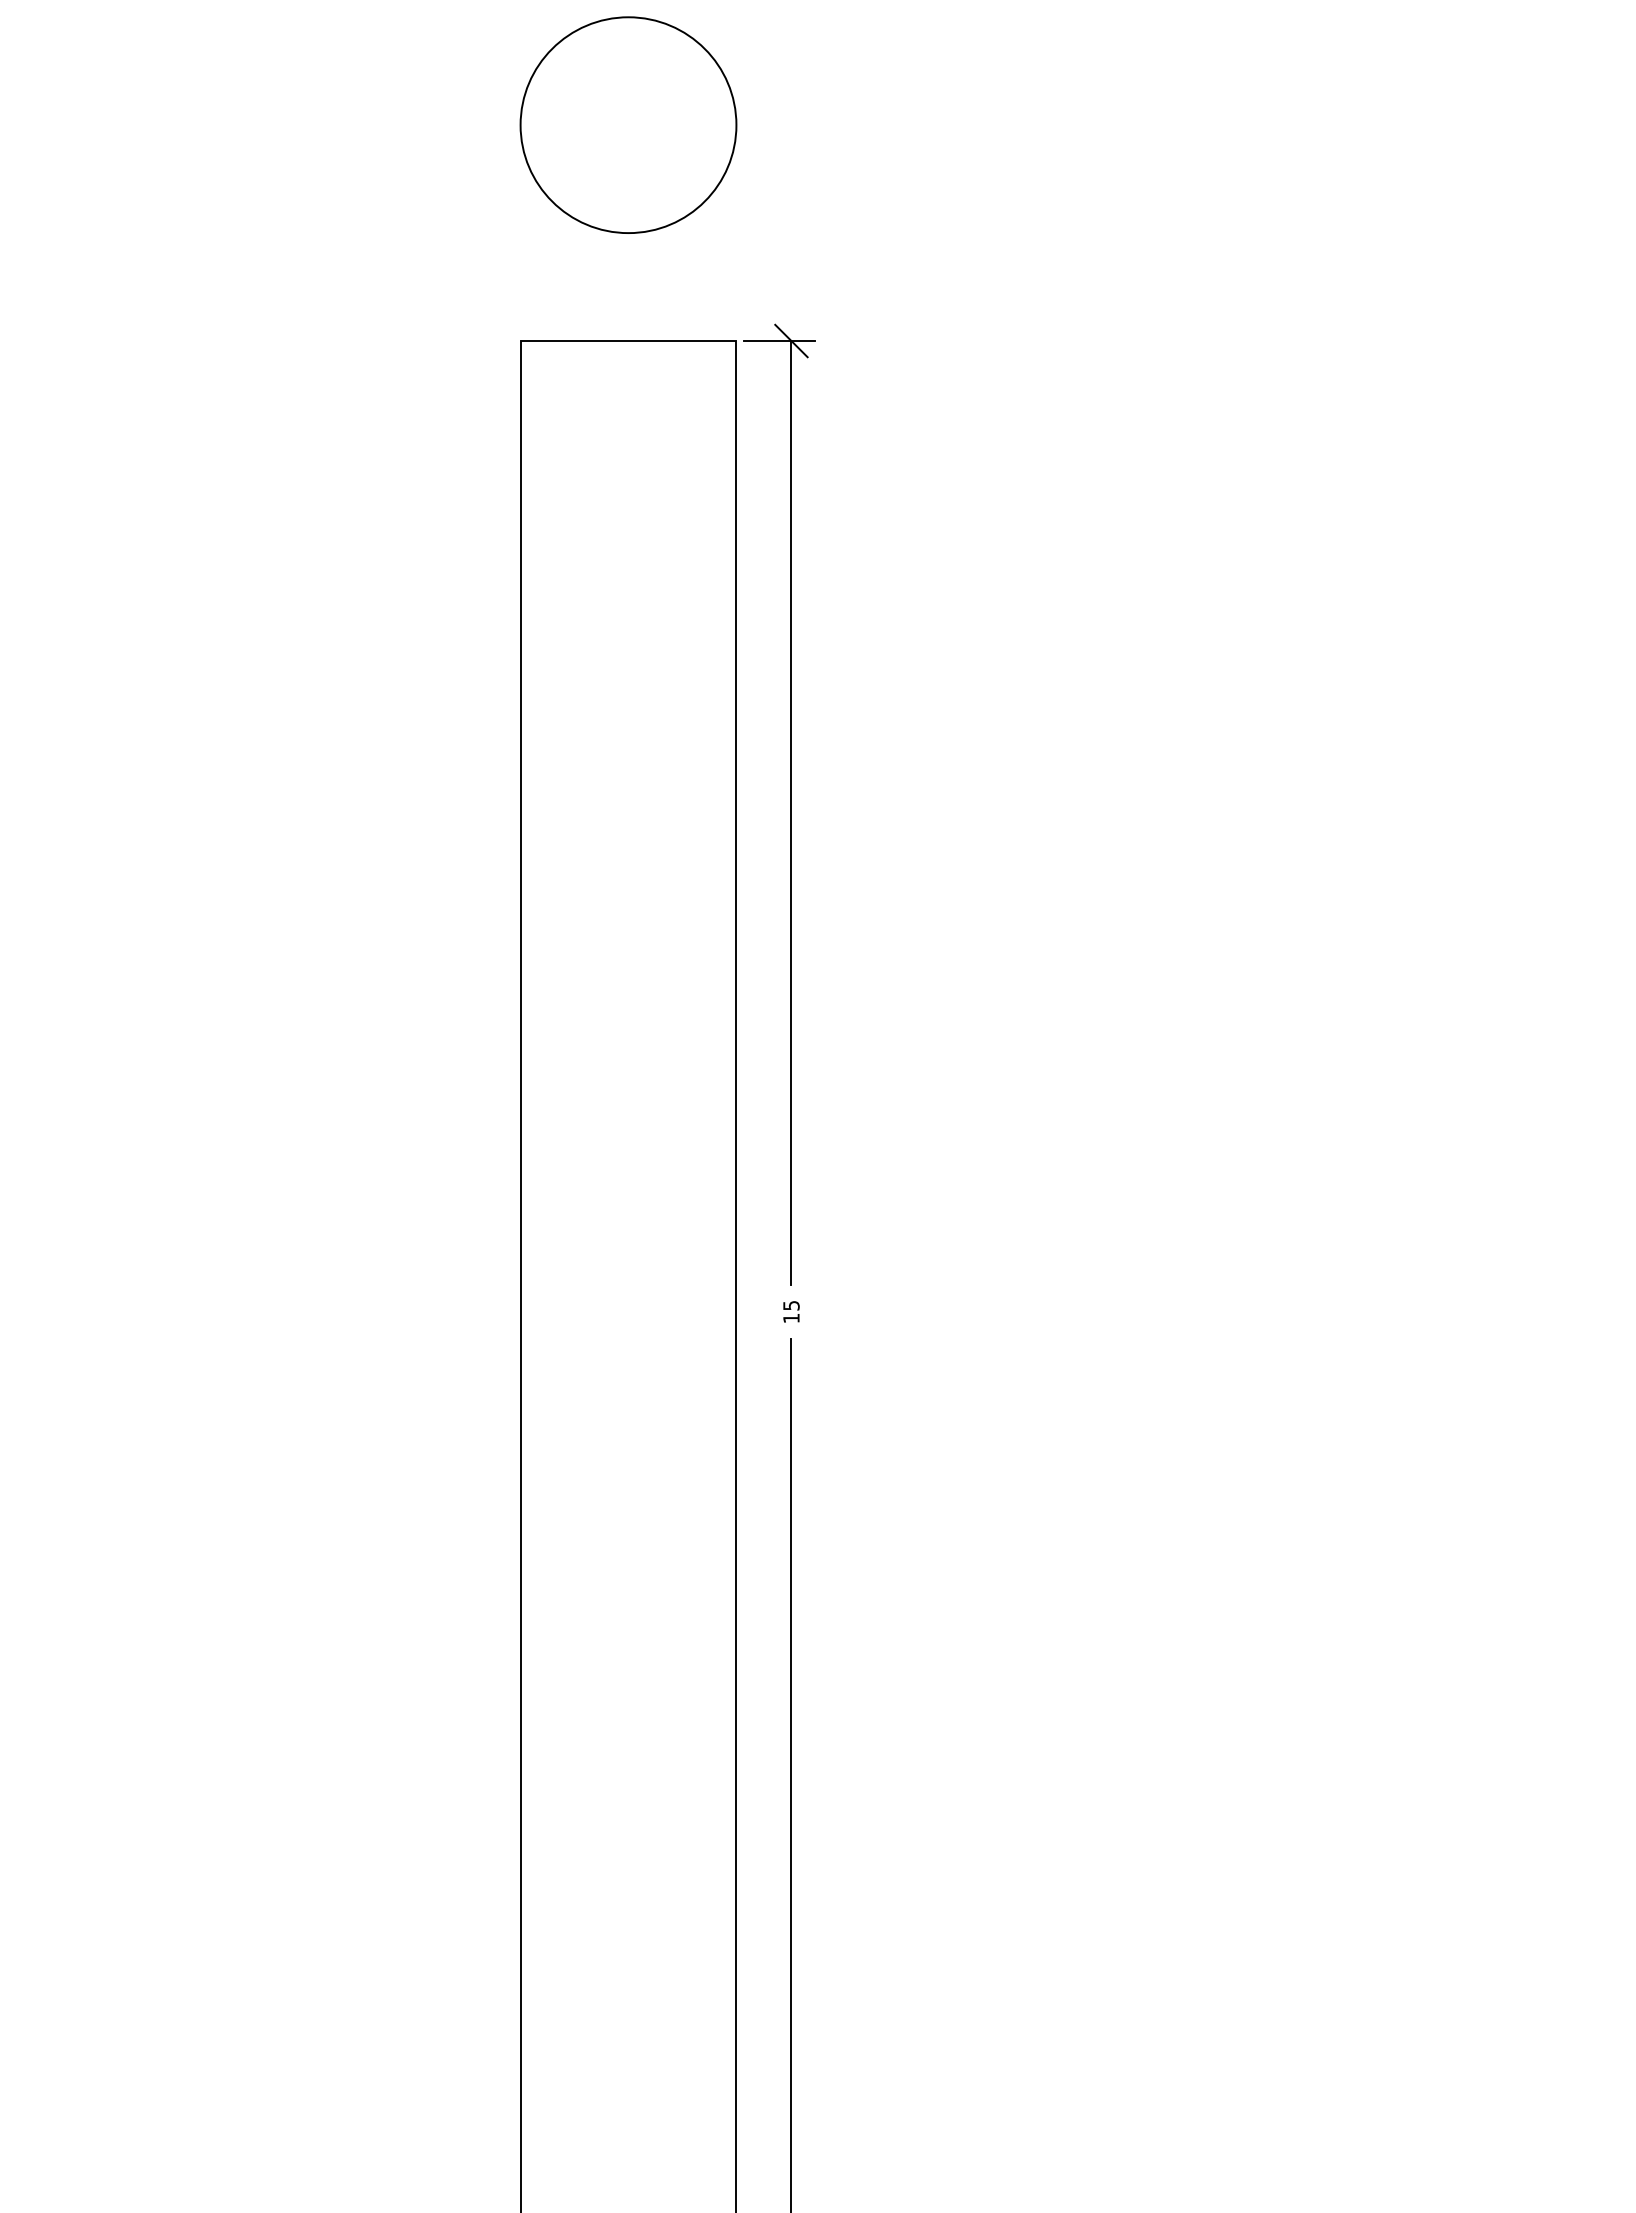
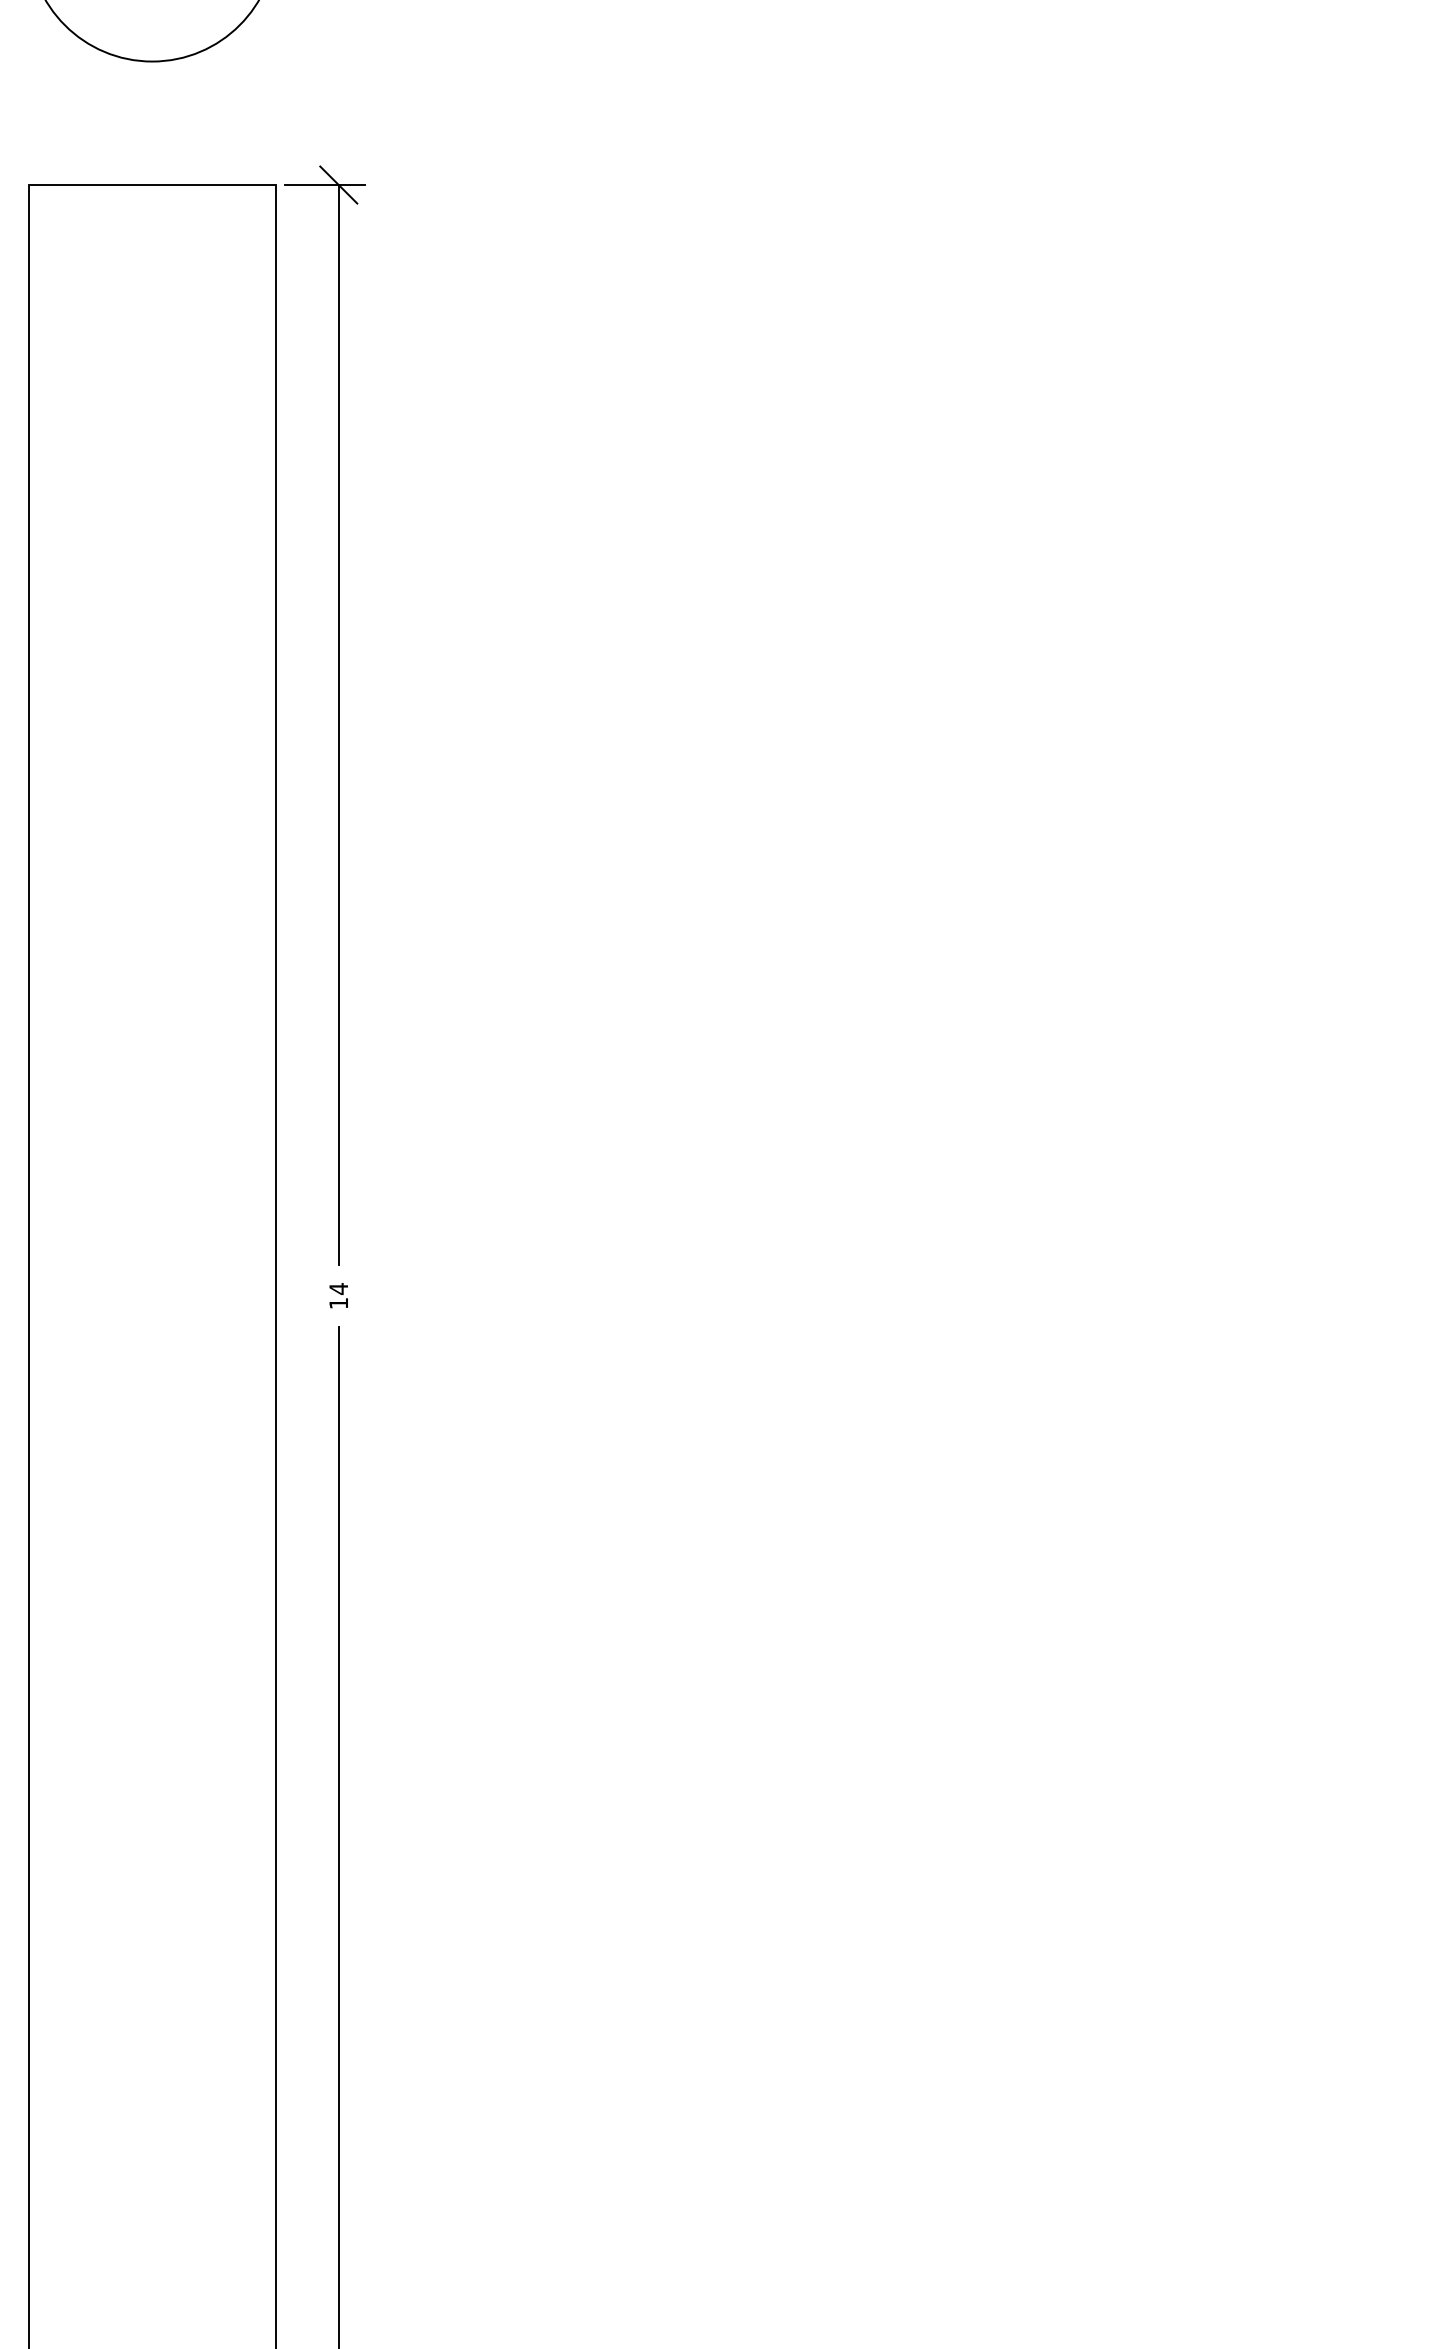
text: (791, 1305) -> (338, 1288), 15 -> 14

